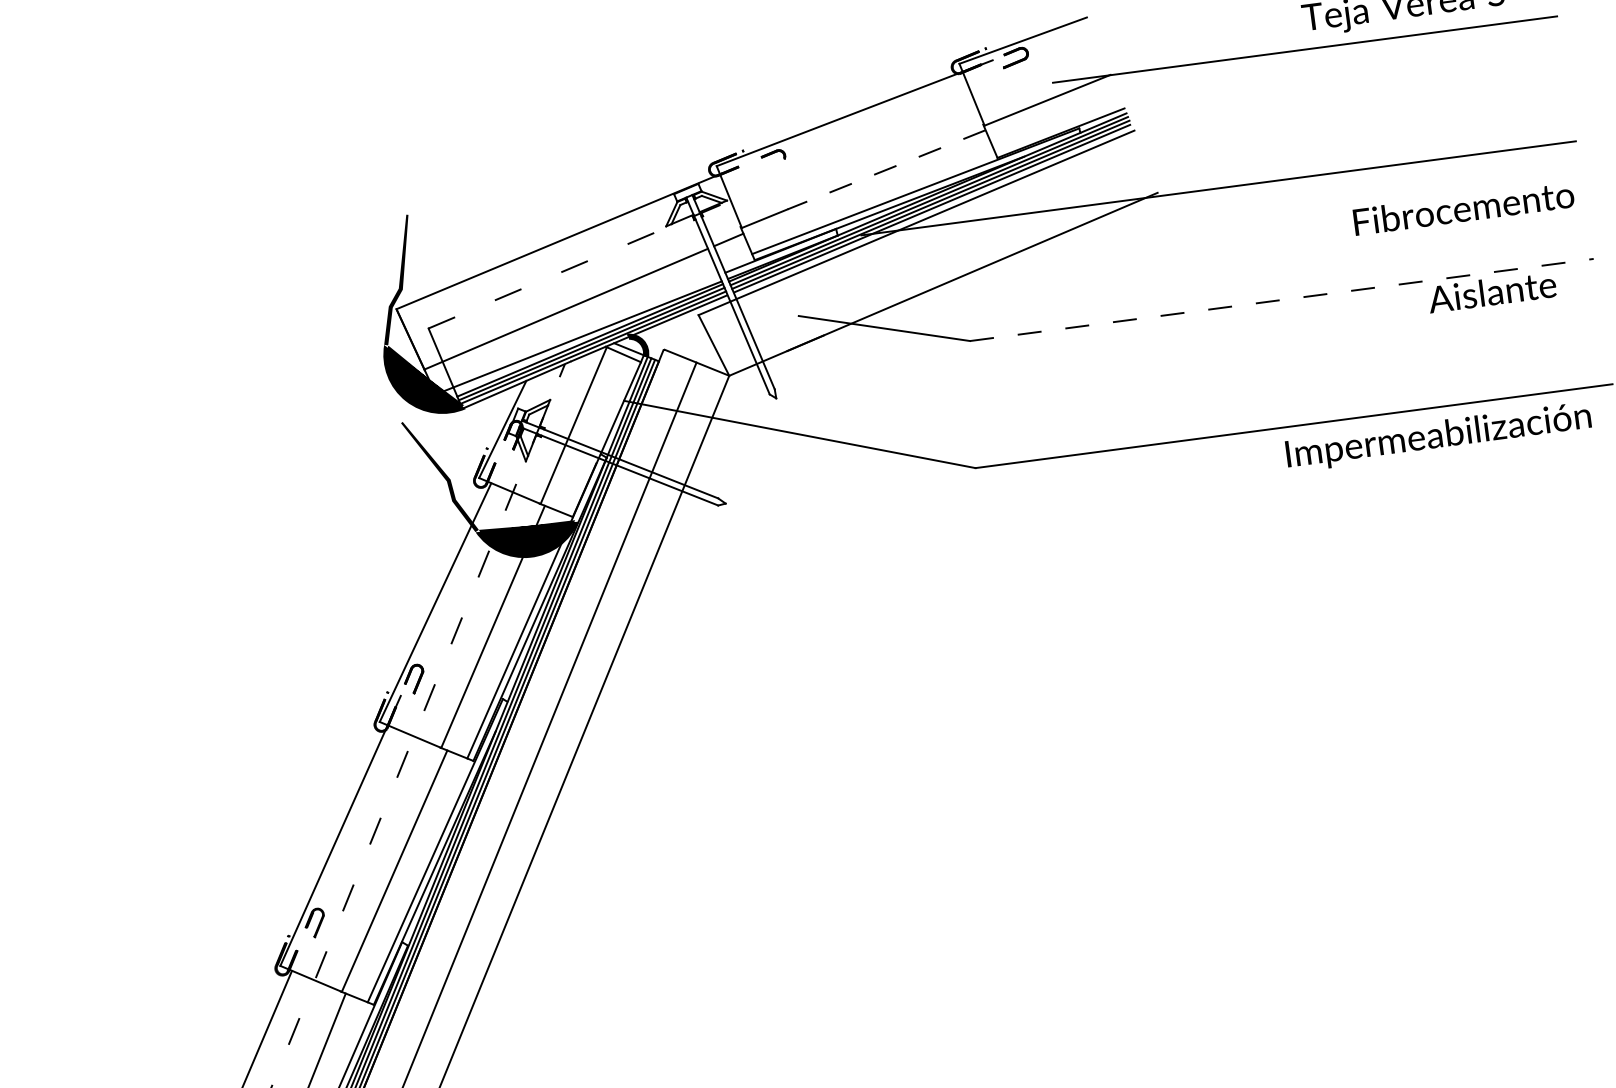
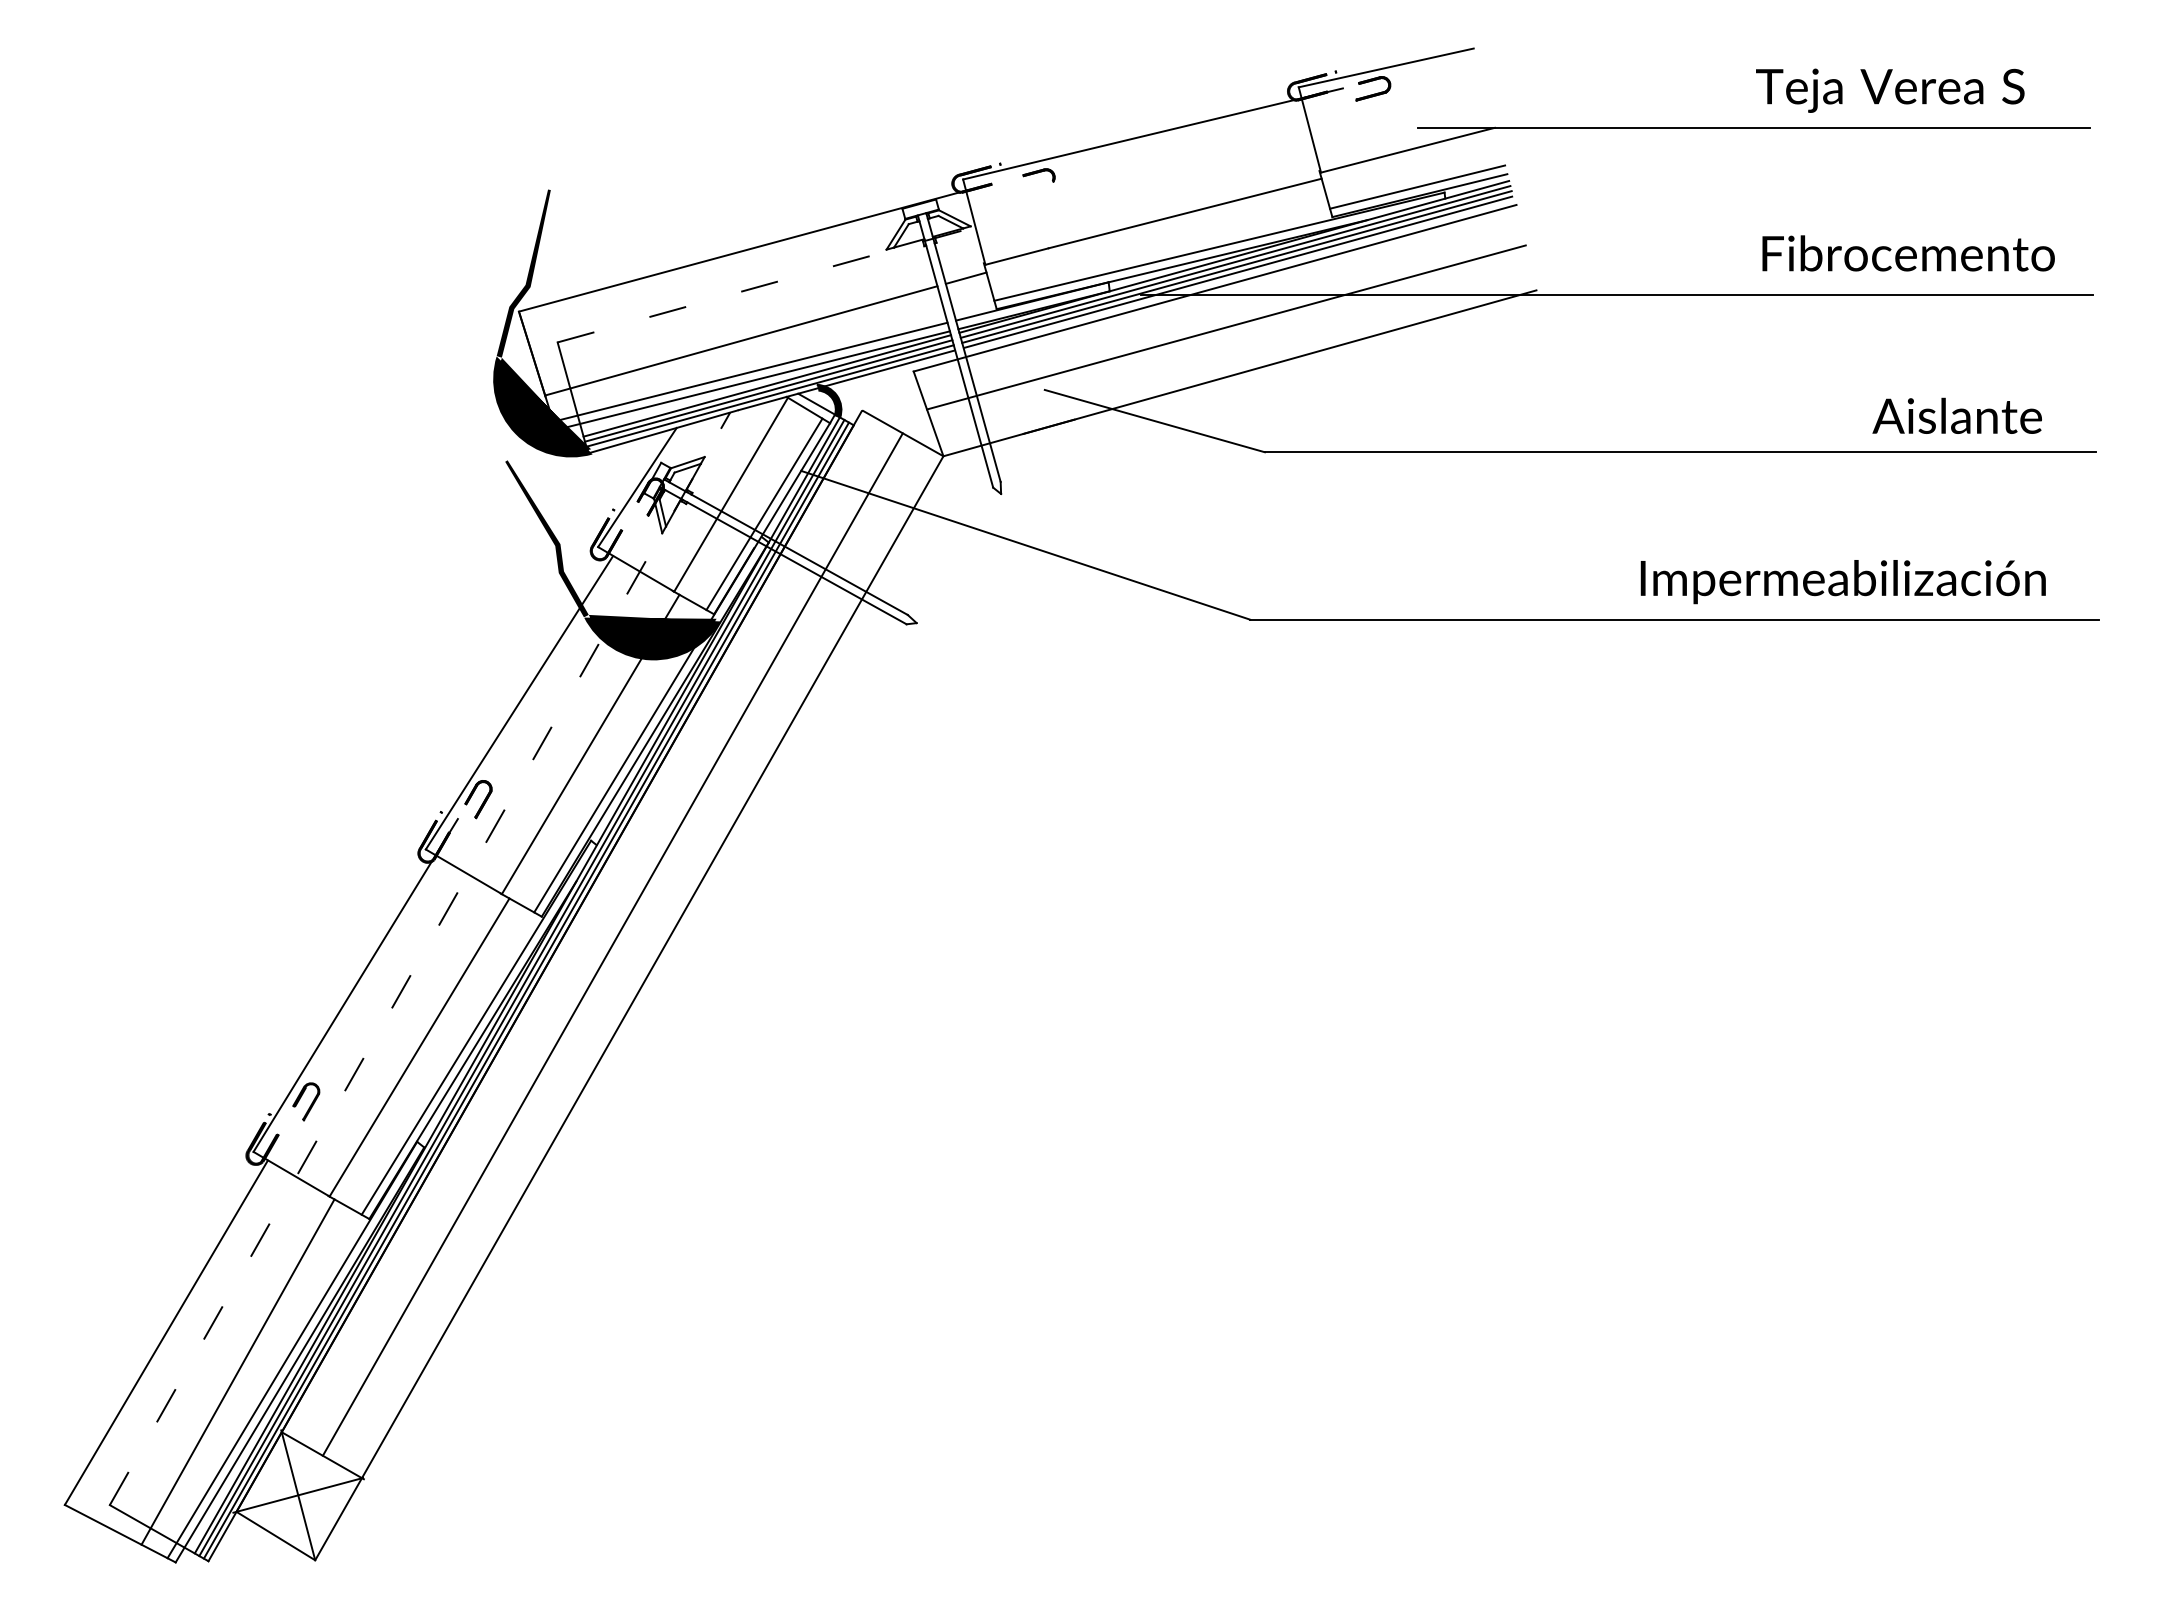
line: (1058, 126) -> (1417, 186), added
line: (886, 169) -> (1185, 213), dashed -> solid
text: (1463, 208) -> (1908, 253), moved
line: (928, 251) -> (1226, 327), added
text: (1491, 291) -> (1956, 415), moved
line: (1281, 300) -> (1680, 452), dashed -> solid
line: (576, 331) -> (750, 371), added
line: (600, 437) -> (764, 514), added
text: (1438, 437) -> (1842, 582), moved

